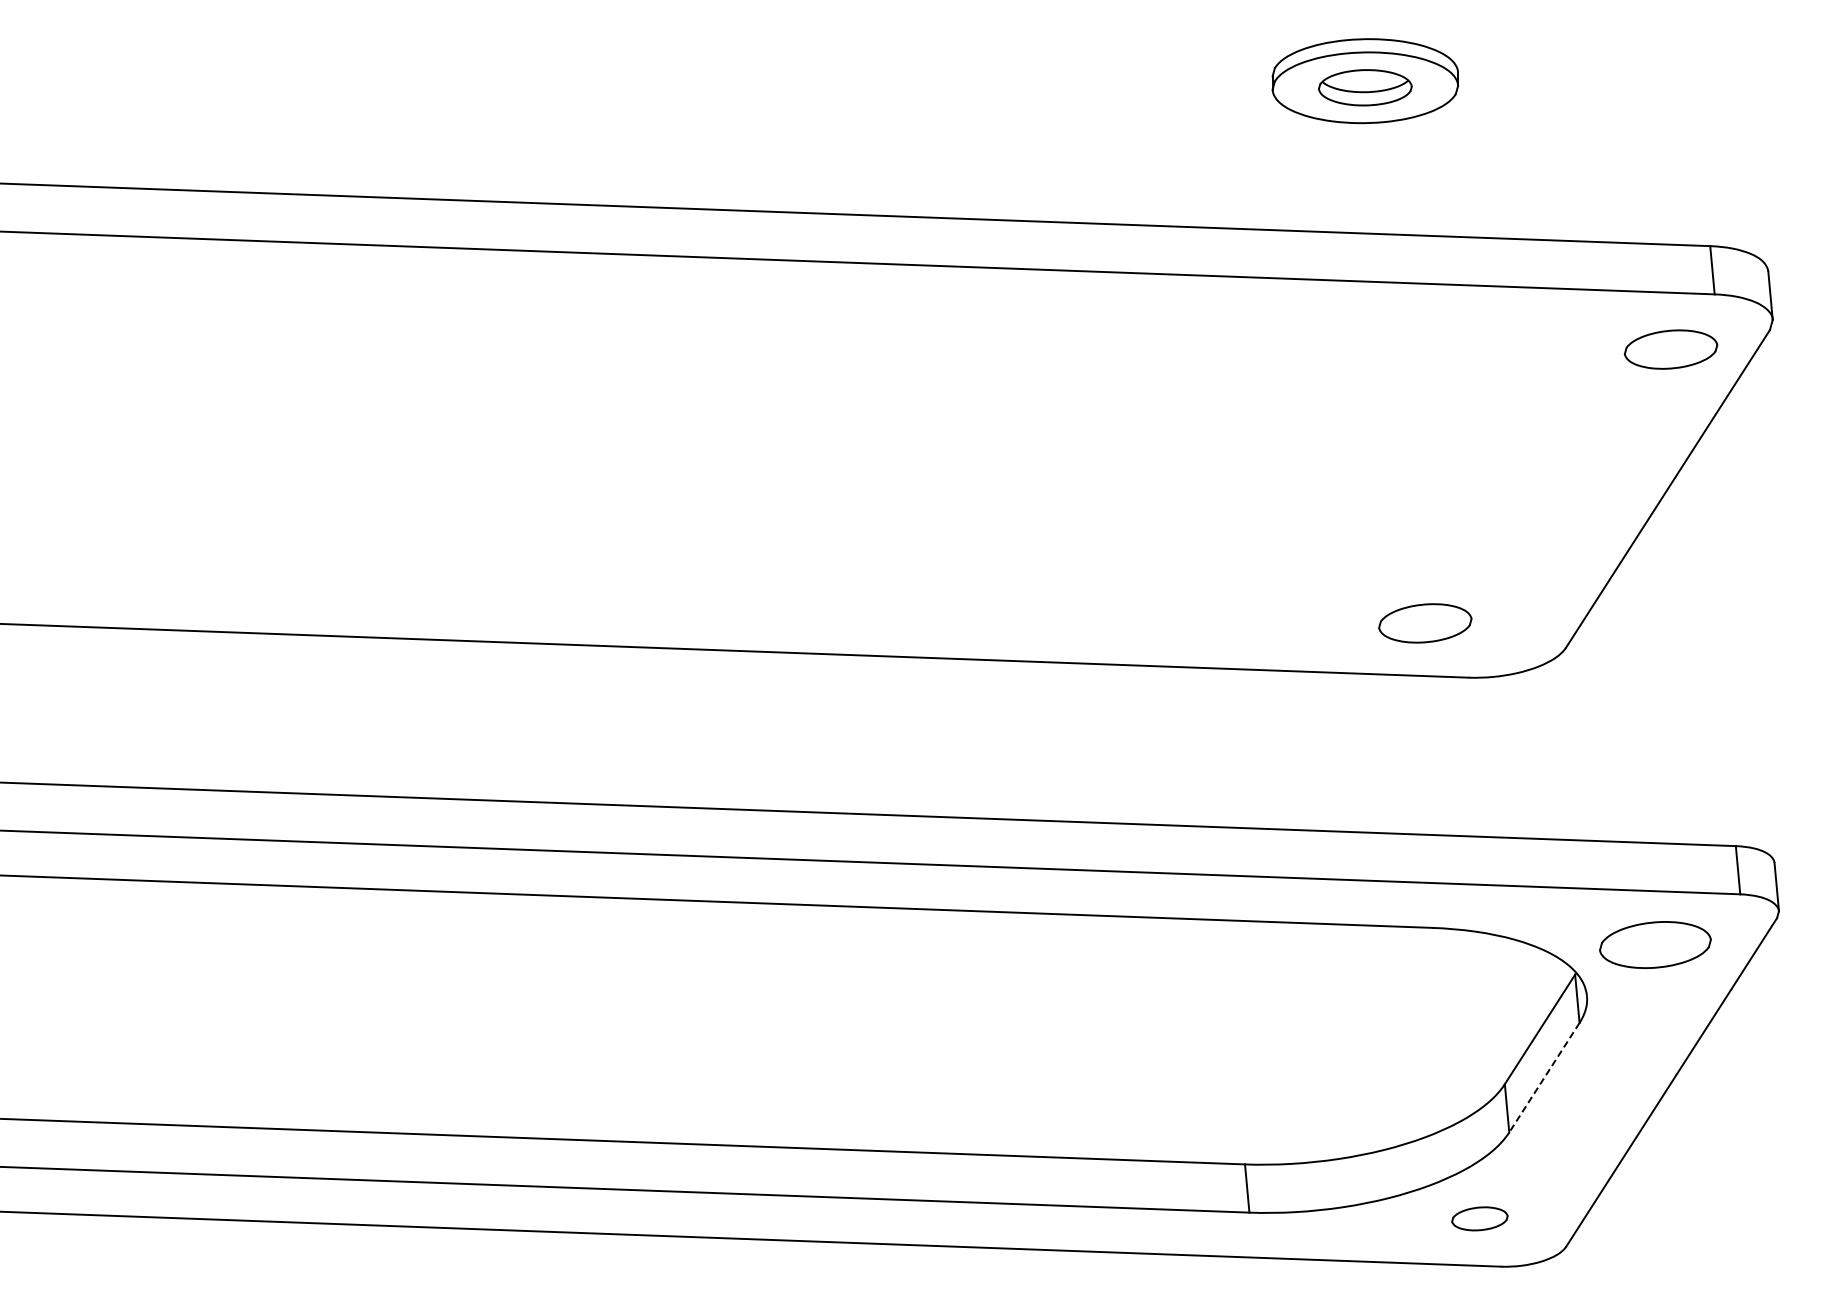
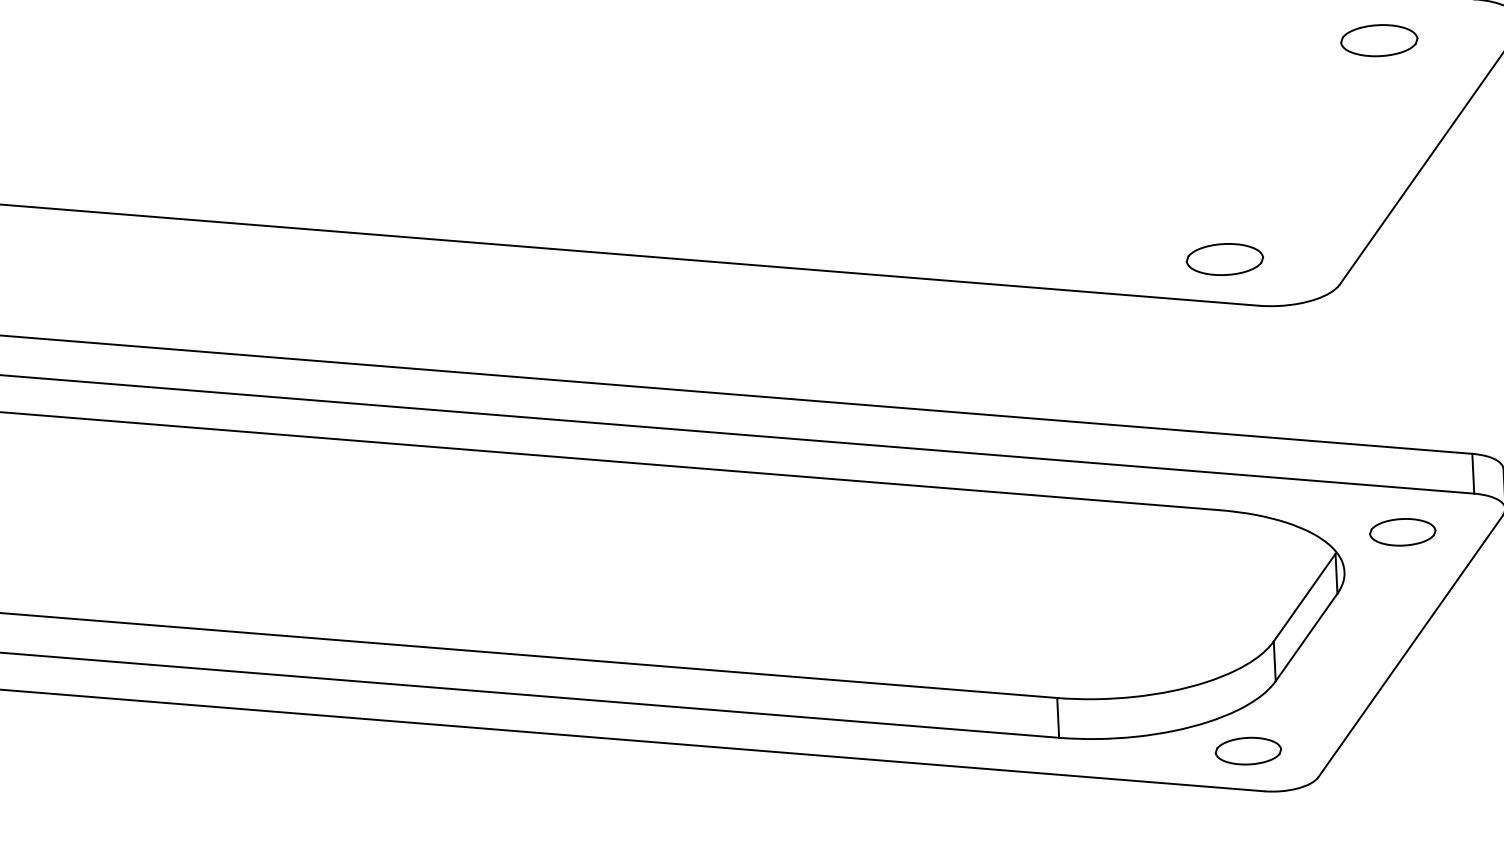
part: (1670, 349) -> (1378, 40), moved
part: (1655, 944) -> (1402, 531), size x0.71
line: (1544, 1078) -> (1306, 638), dashed -> solid
part: (1479, 1218) -> (1248, 750), size x1.43

